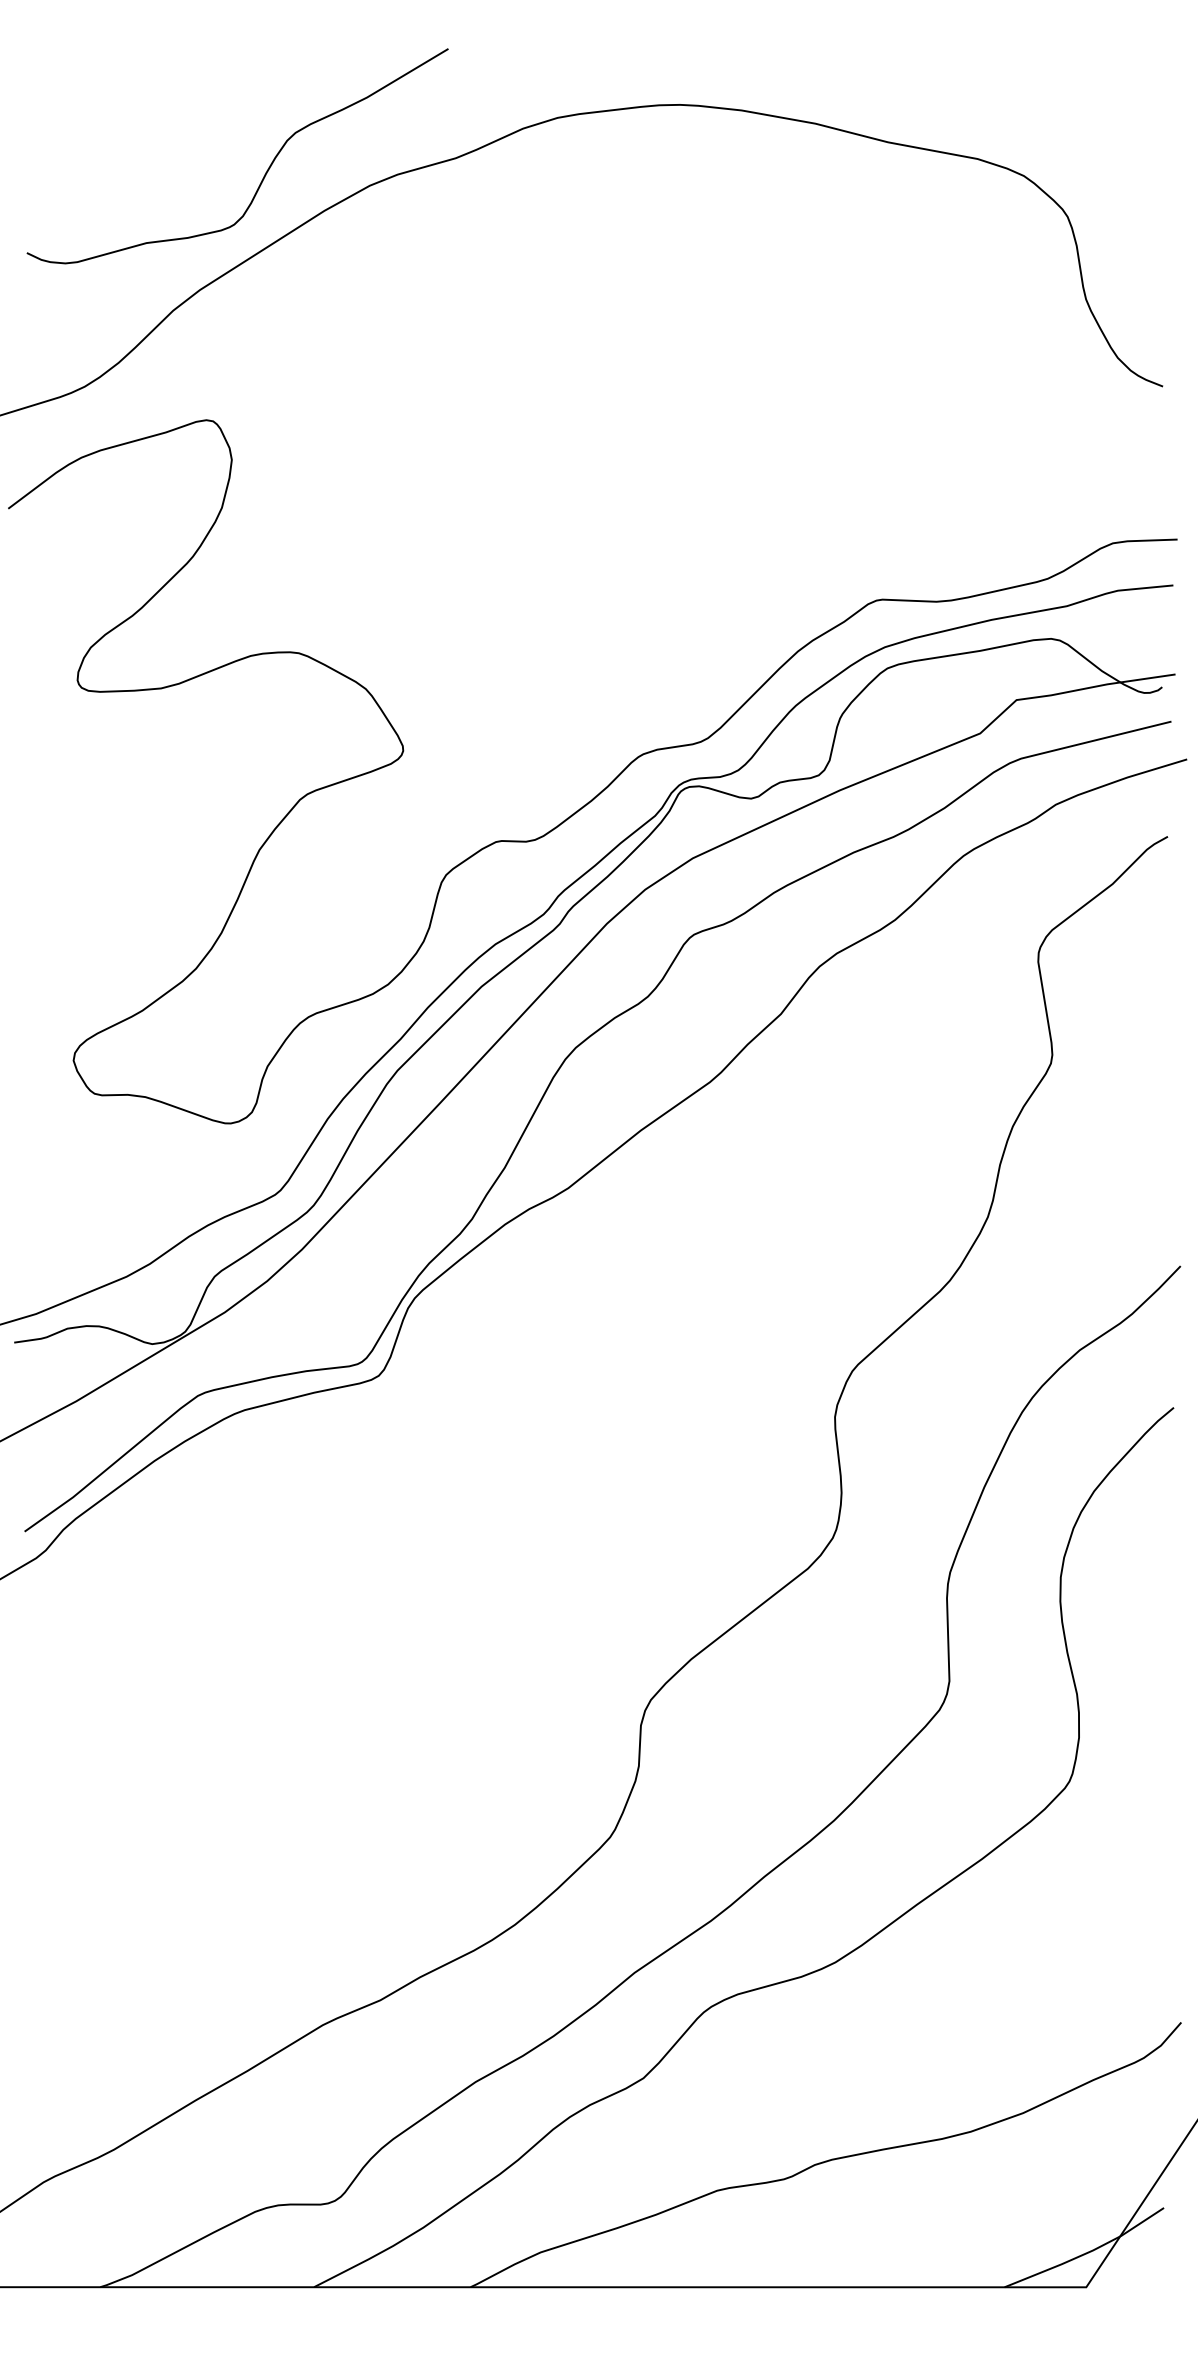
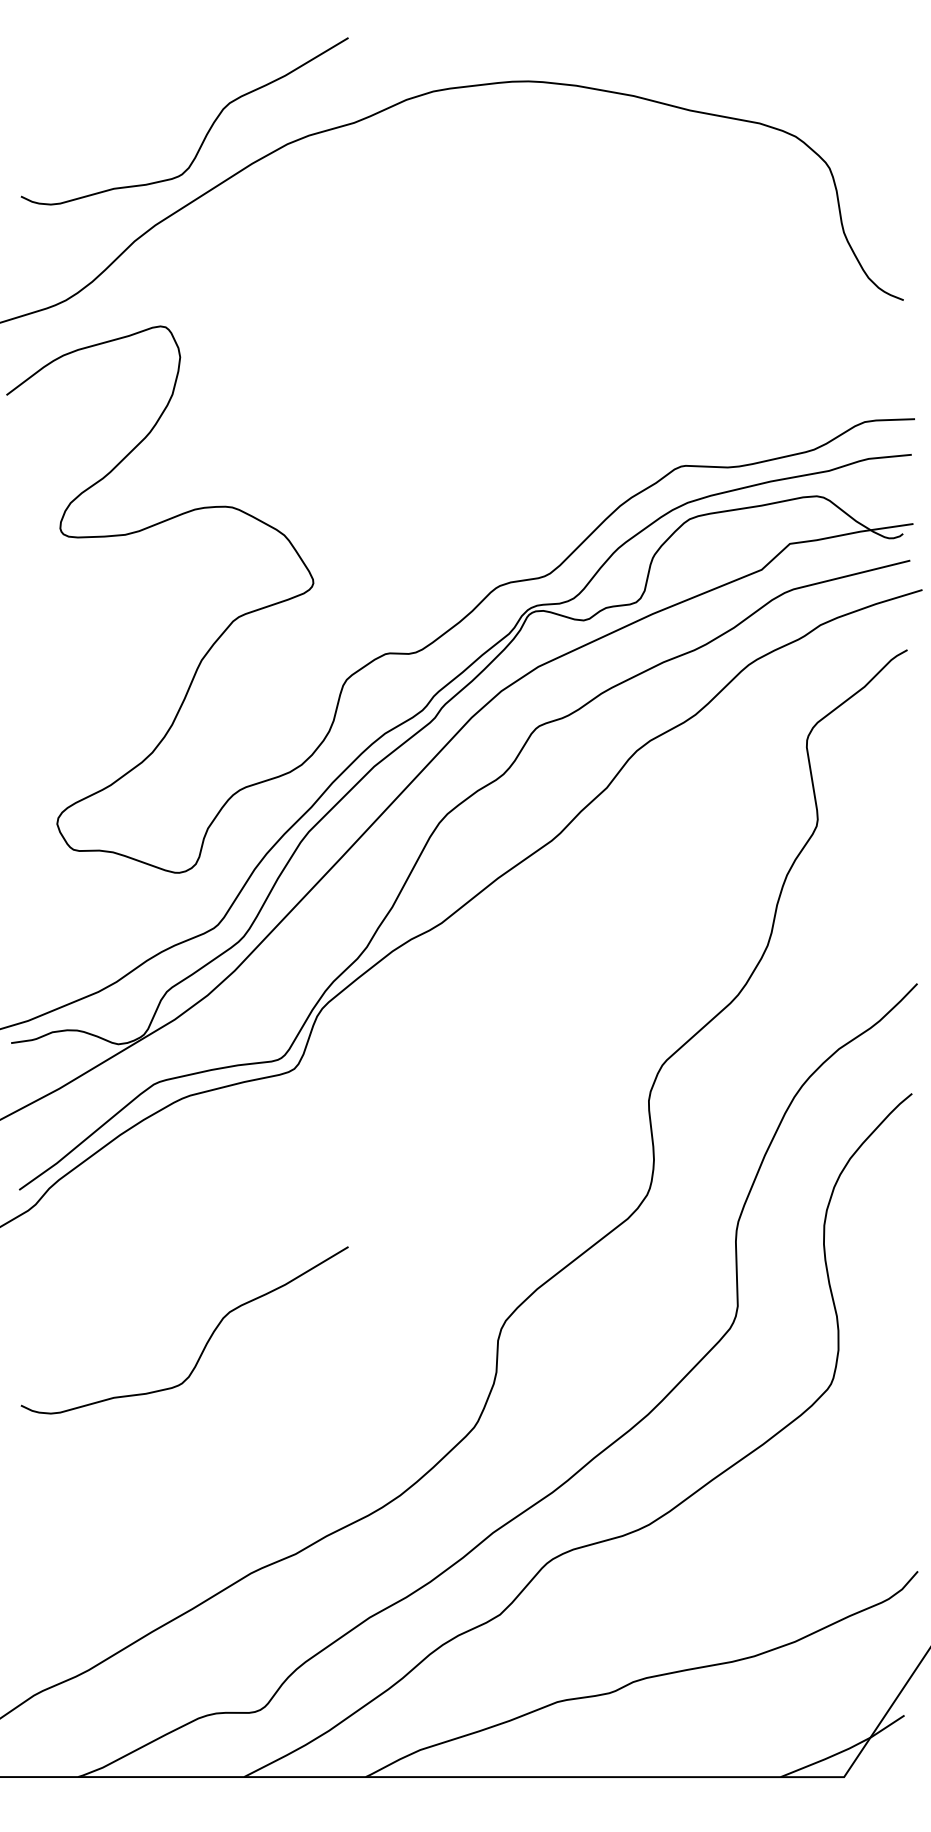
curve: (266, 1726) -> (207, 1341), added

